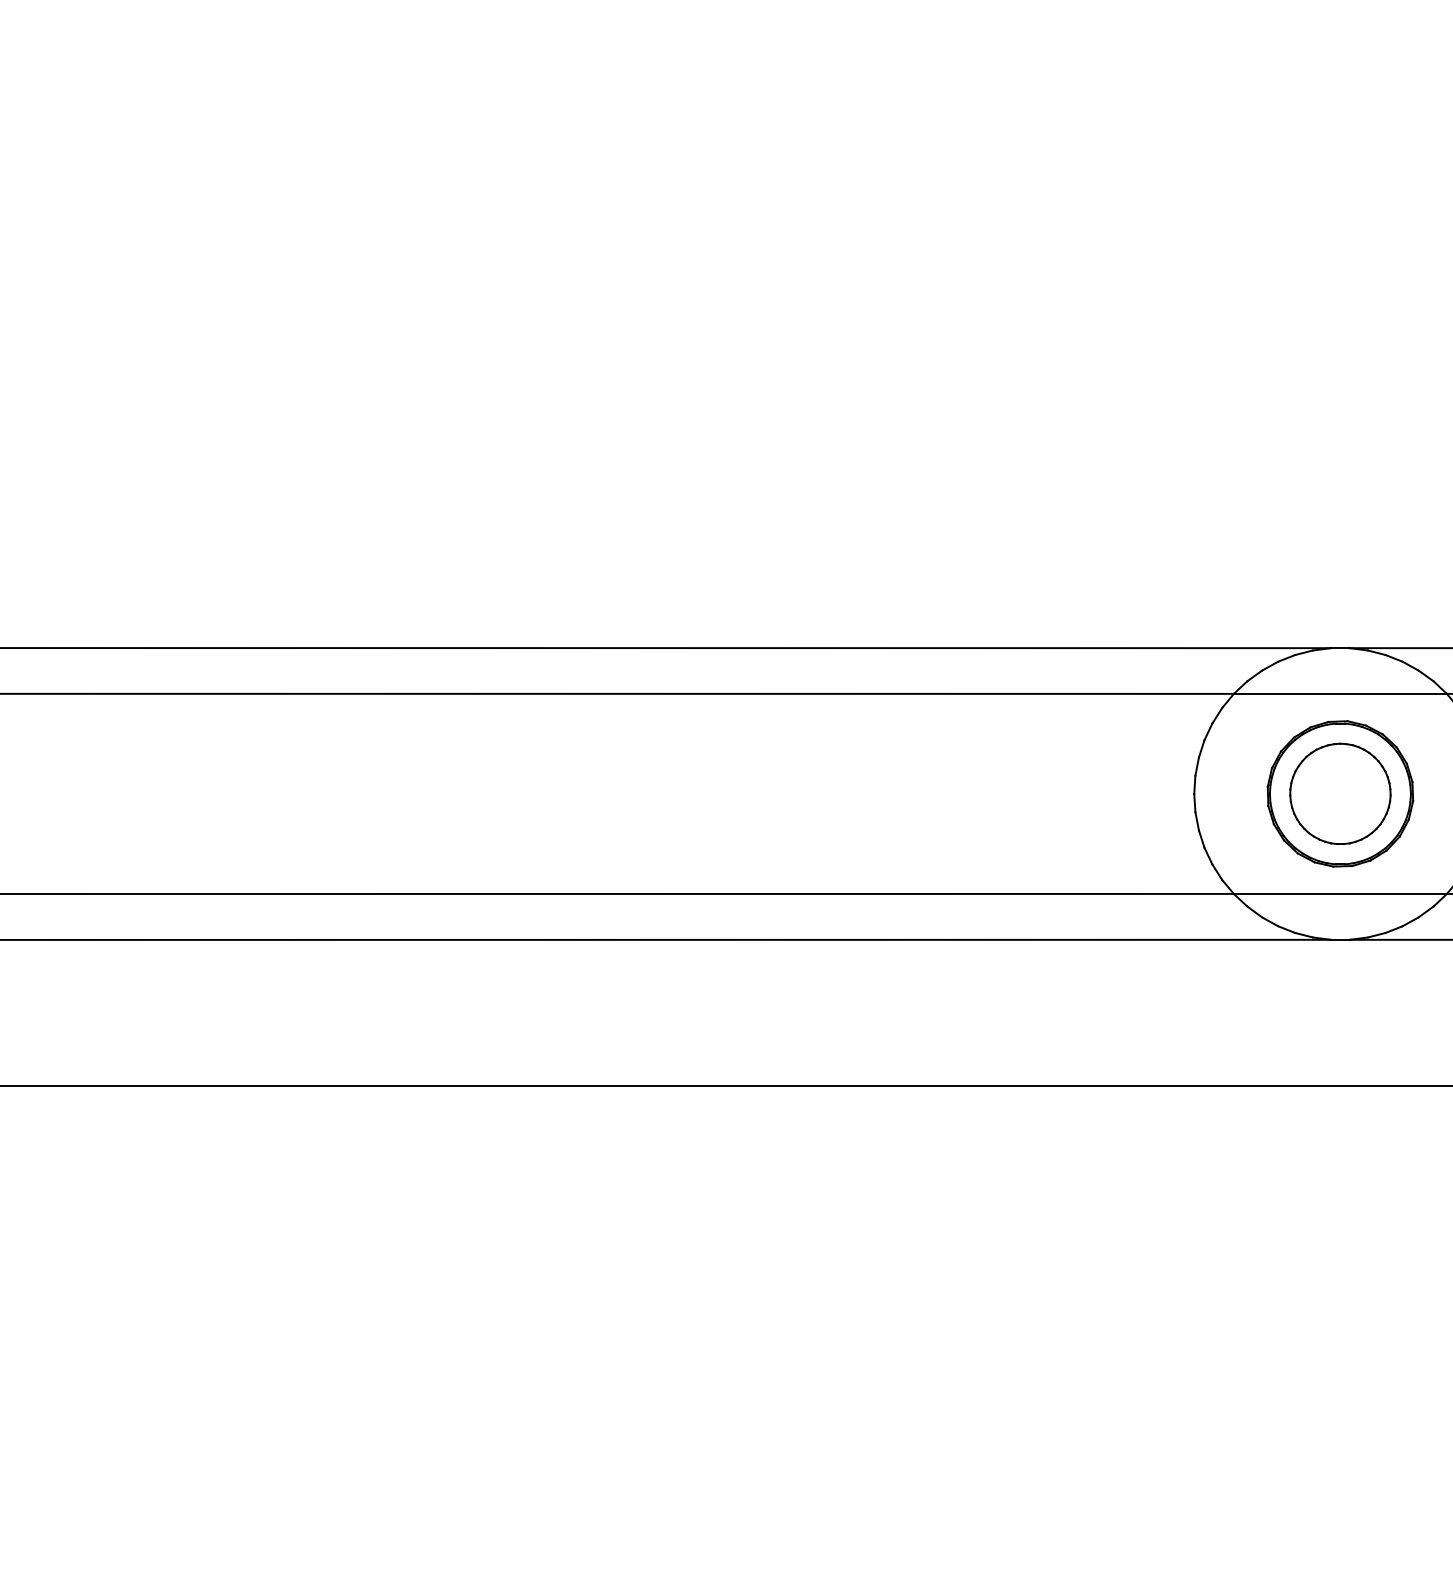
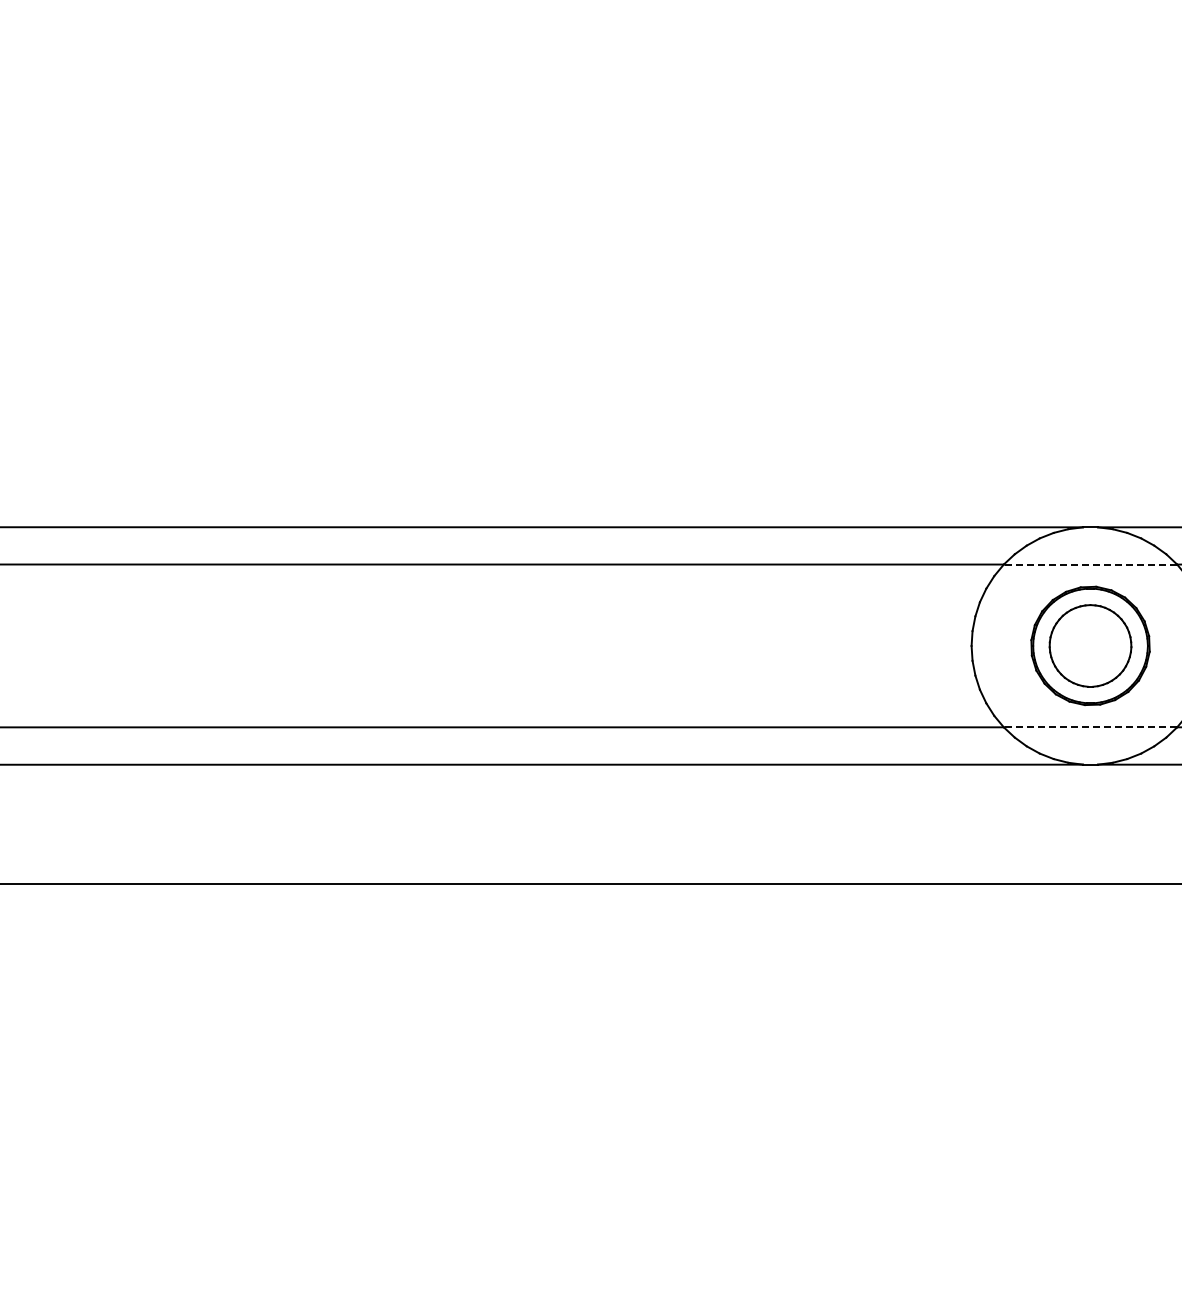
line: (1340, 693) -> (1090, 564), solid -> dashed
line: (1340, 894) -> (1090, 727), solid -> dashed

